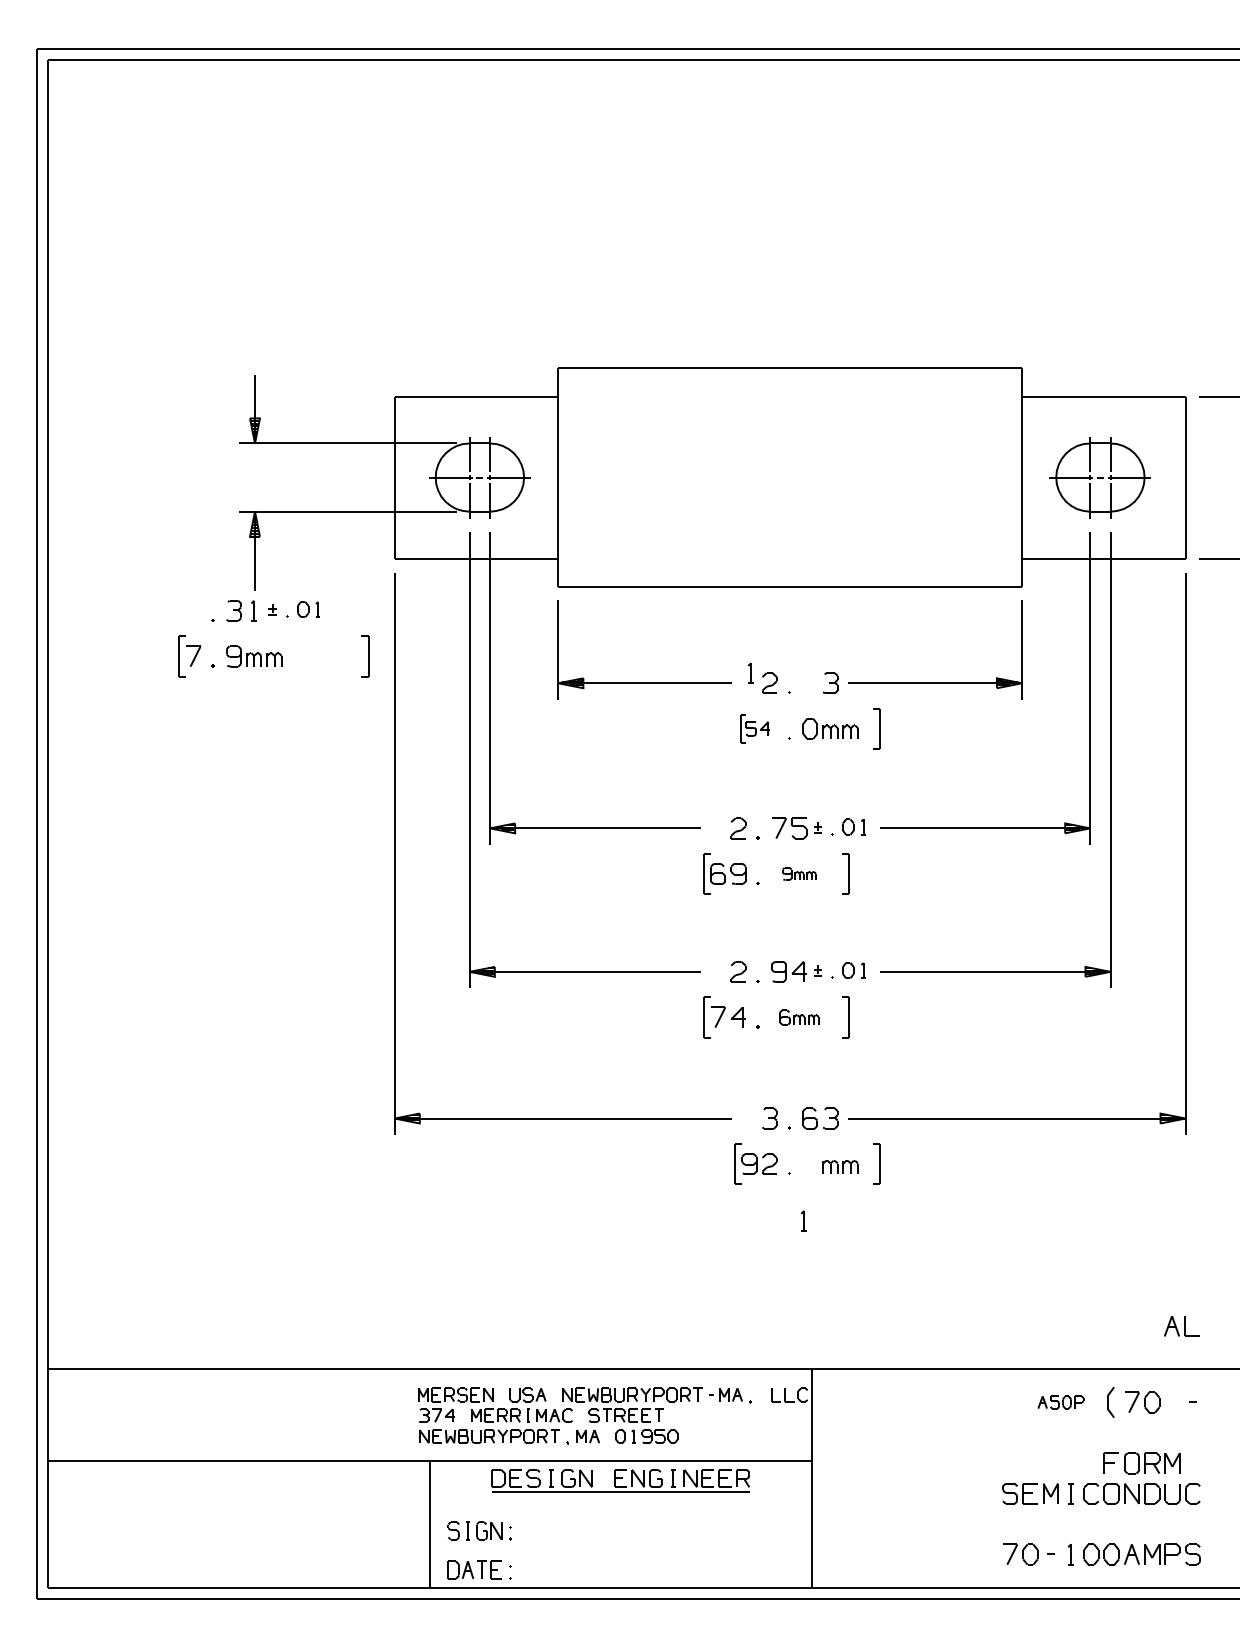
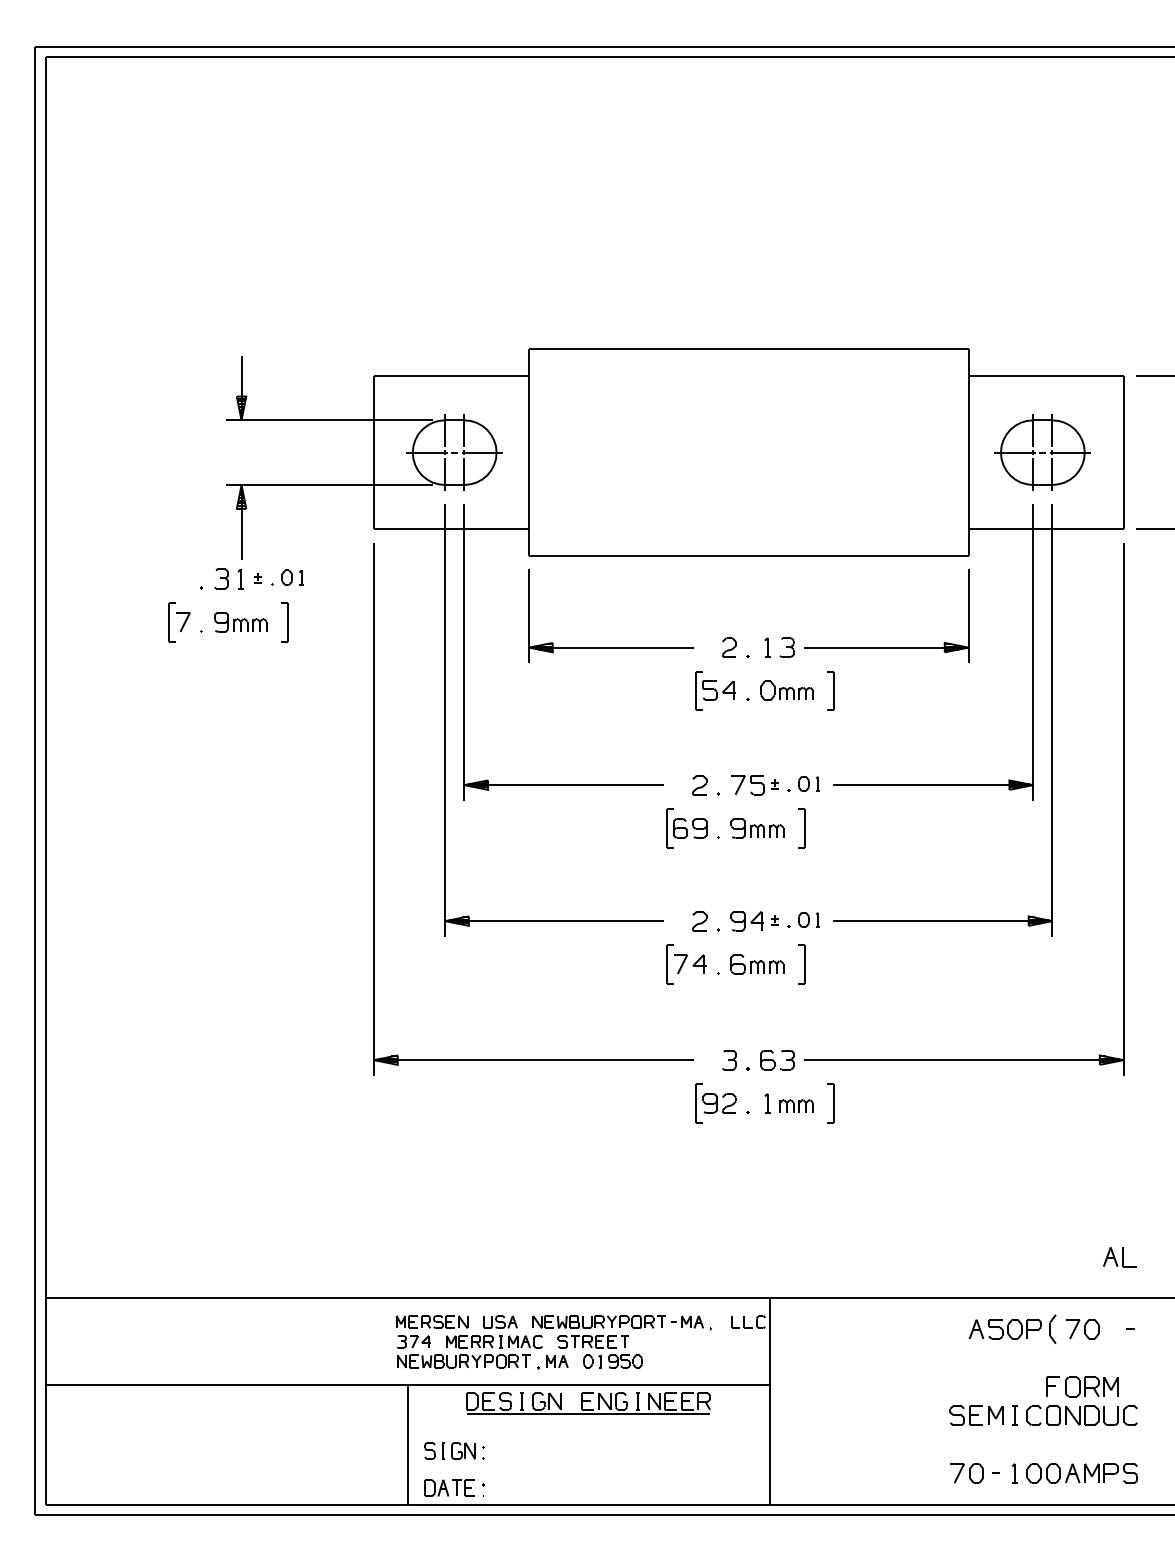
part: (365, 656) -> (284, 622), moved
part: (750, 672) -> (767, 646), moved
part: (755, 728) -> (715, 690), size x1.43
part: (799, 873) -> (757, 827), size x1.67
part: (799, 1017) -> (757, 964), size x1.43
part: (803, 1220) -> (767, 1102), moved
part: (1060, 1402) -> (1005, 1329), size x1.67

